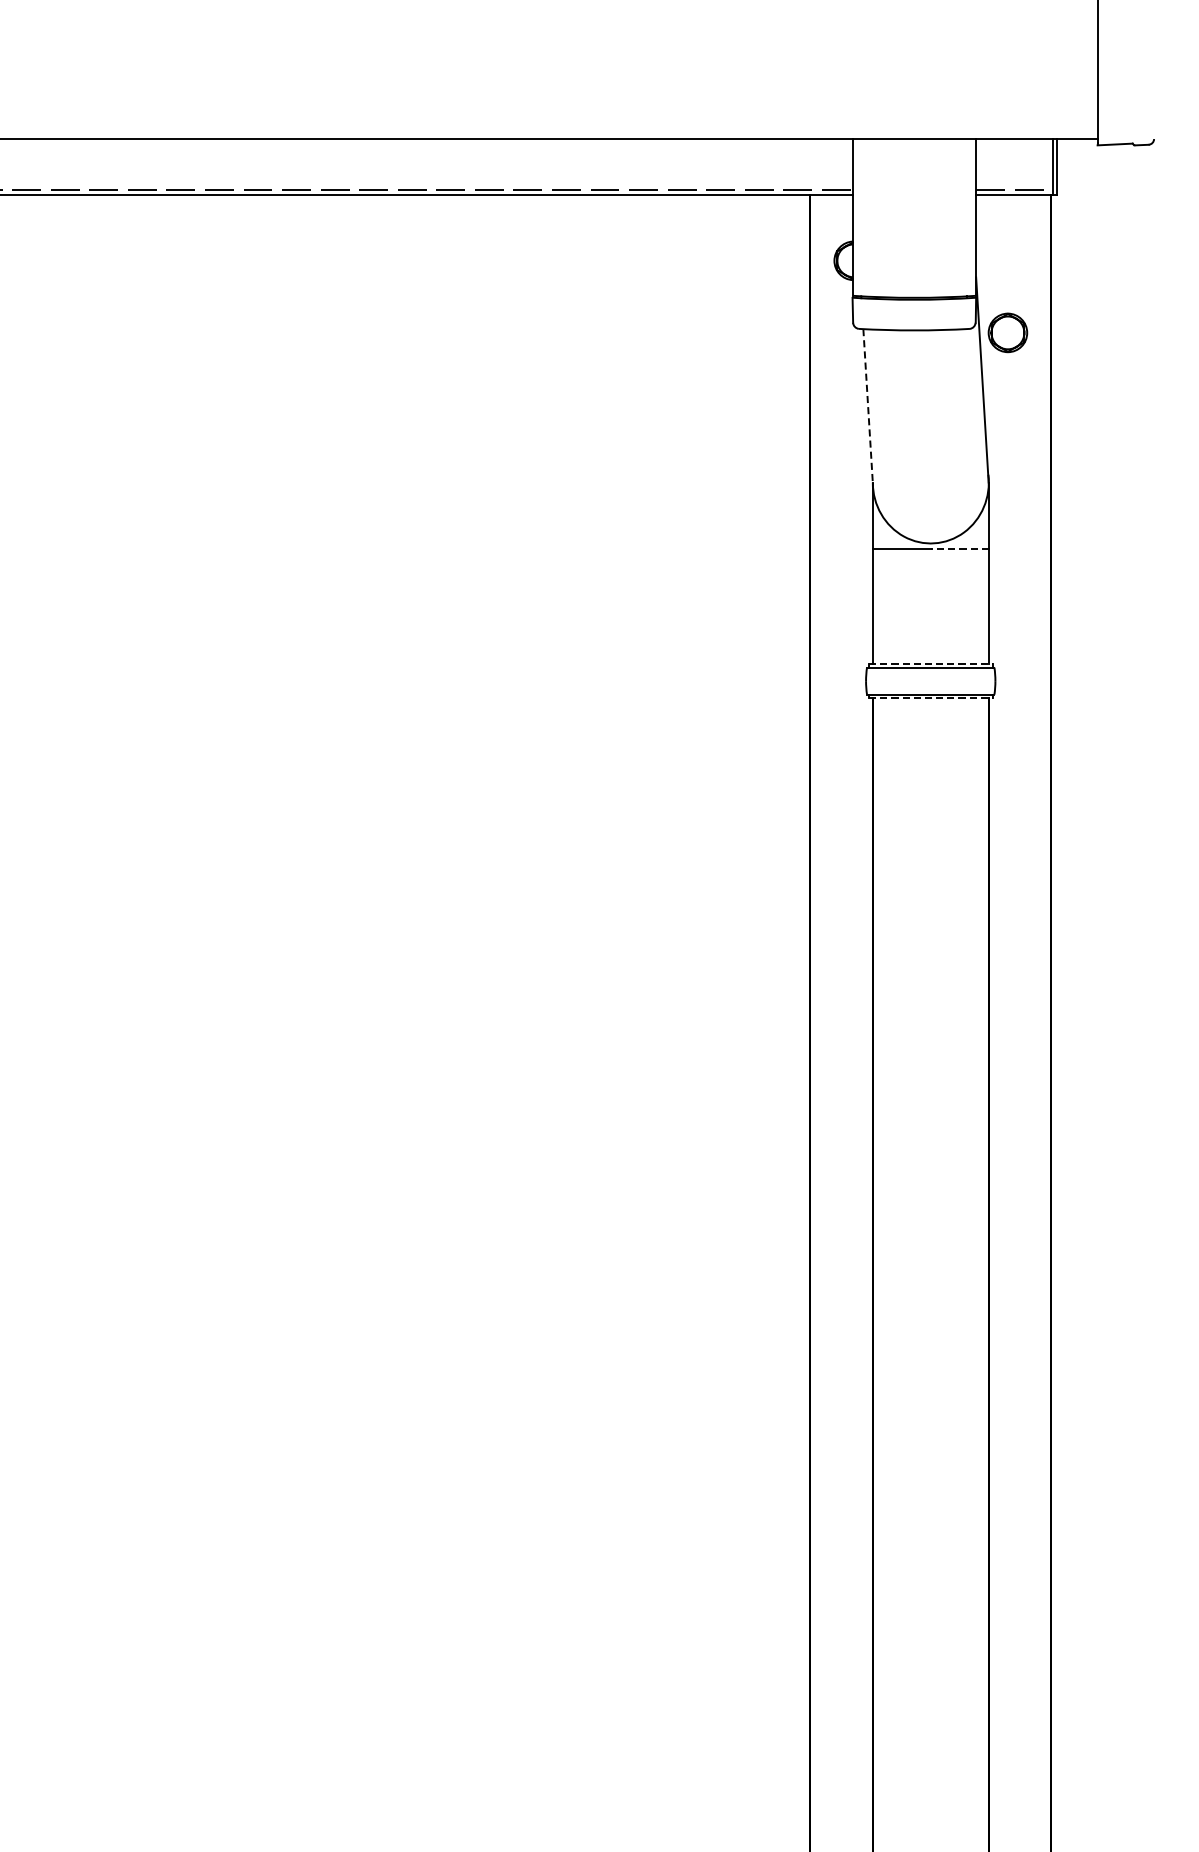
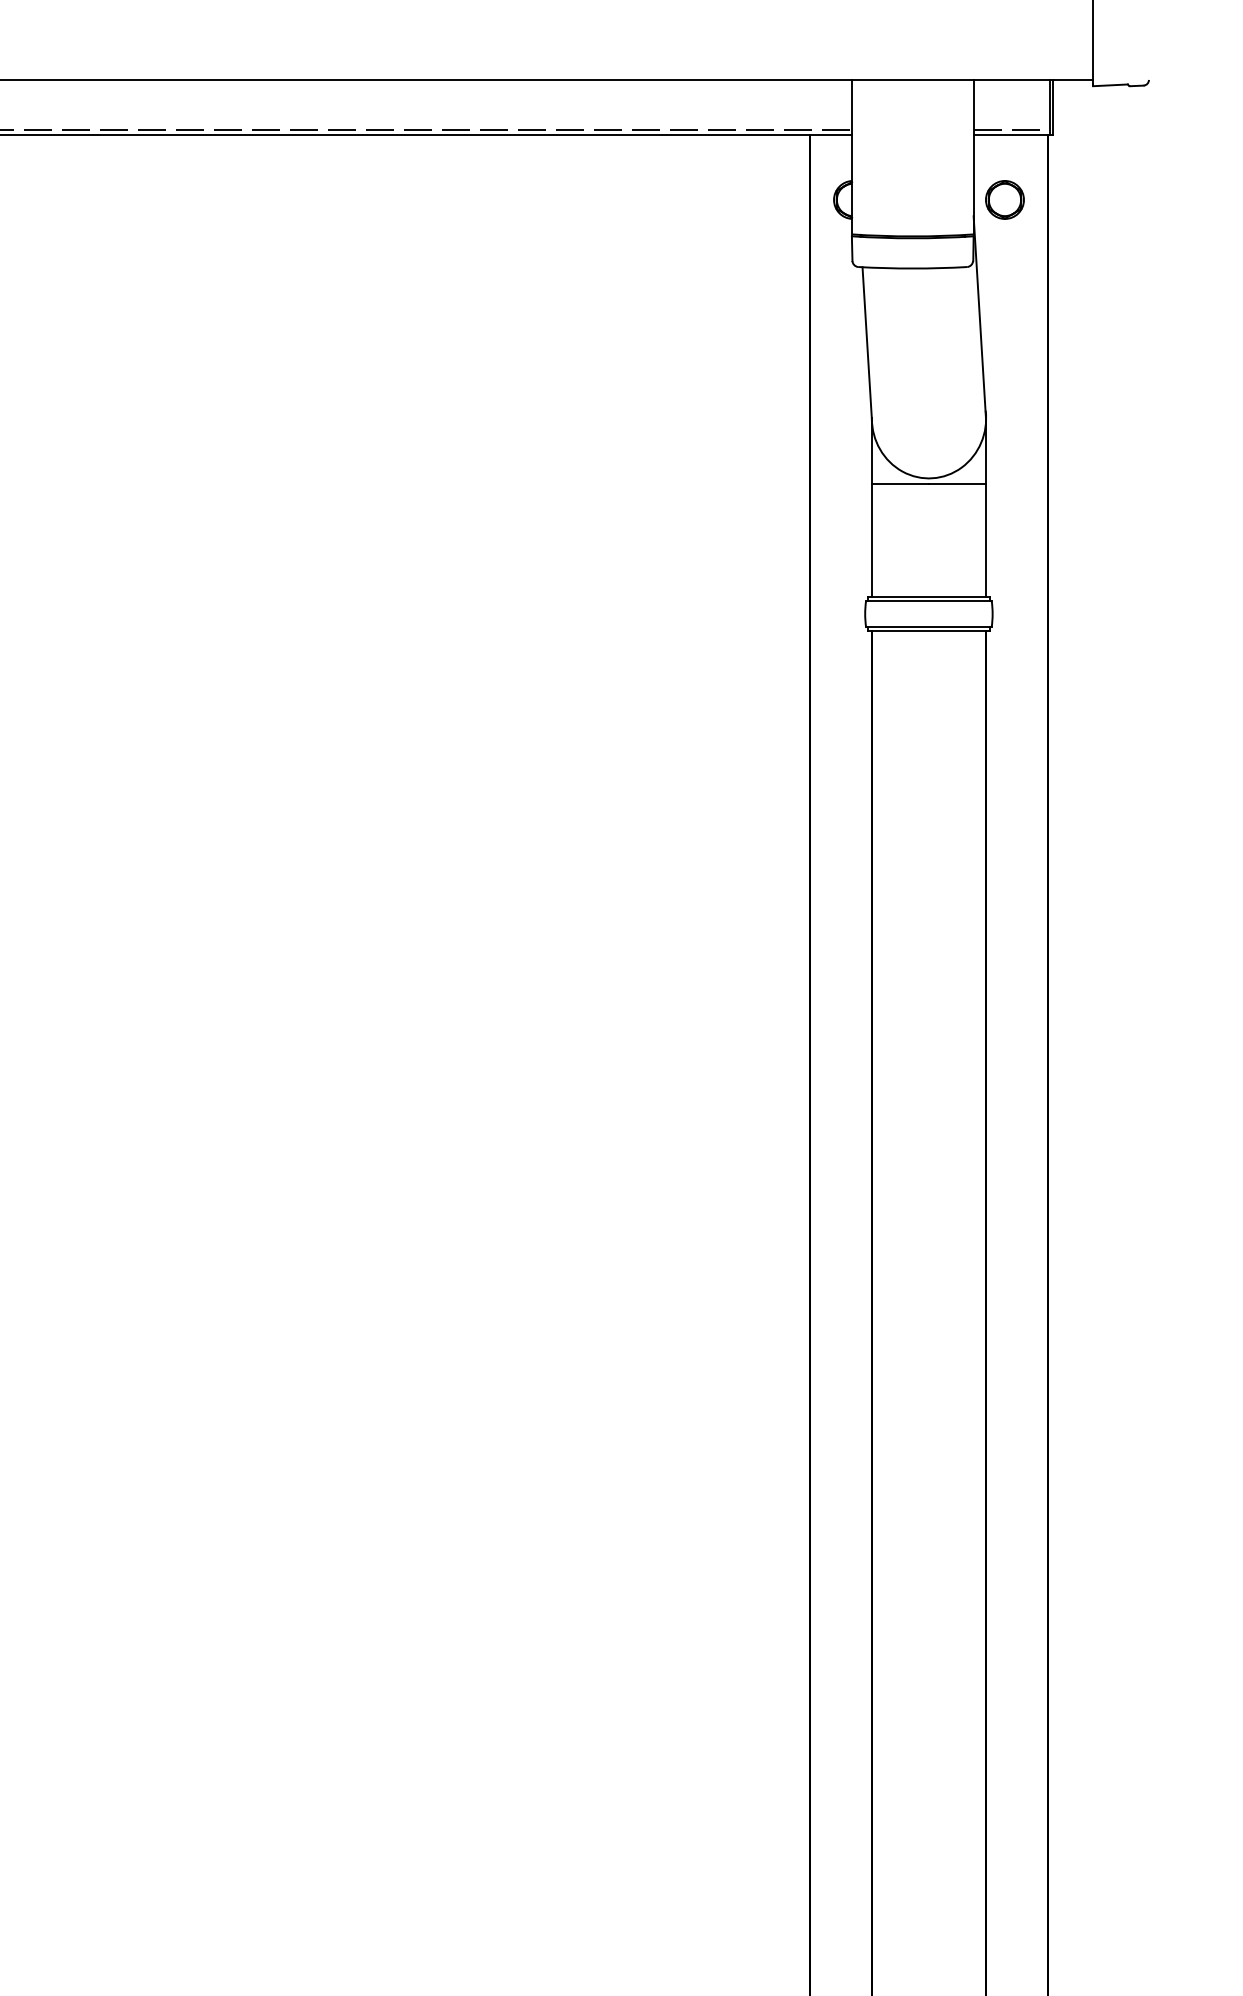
part: (1007, 332) -> (1004, 199), moved
line: (868, 405) -> (867, 342), dashed -> solid
line: (959, 549) -> (957, 484), dashed -> solid
line: (931, 663) -> (929, 596), dashed -> solid
line: (931, 698) -> (929, 631), dashed -> solid

